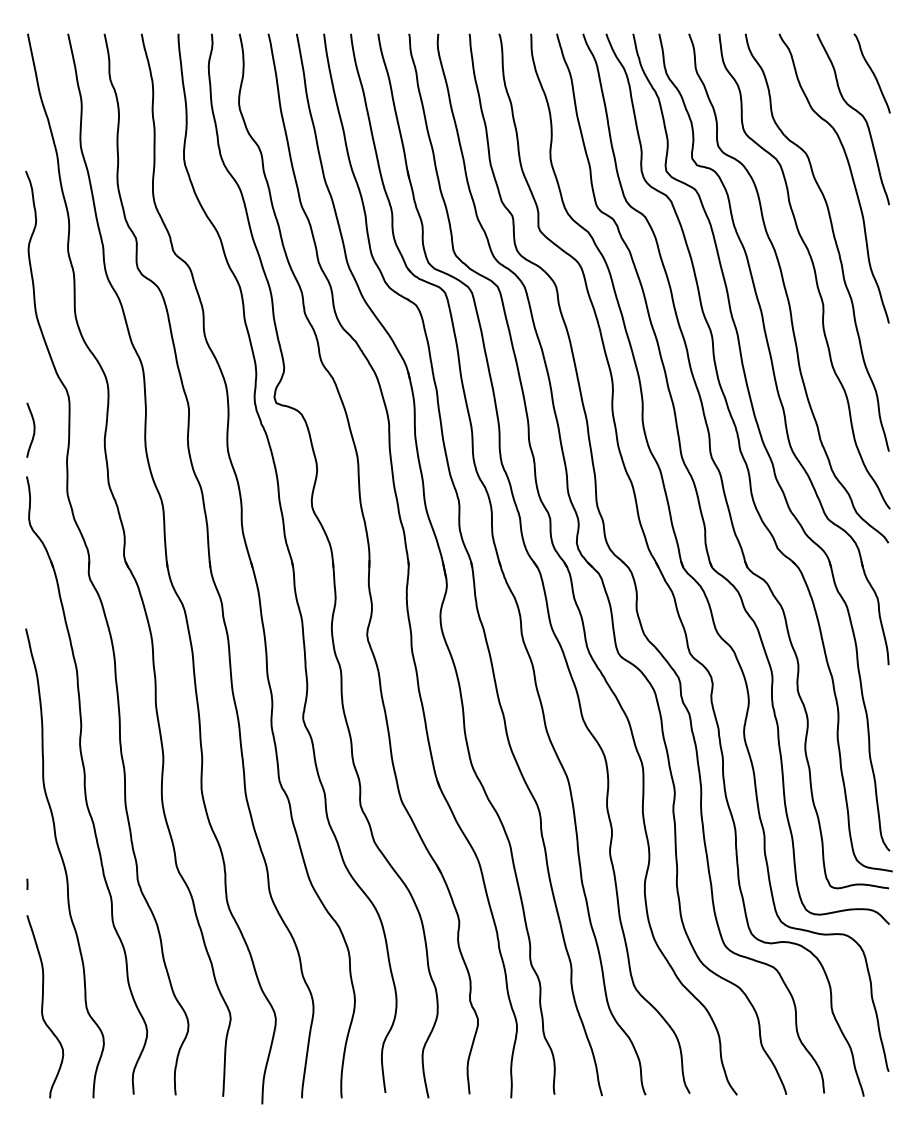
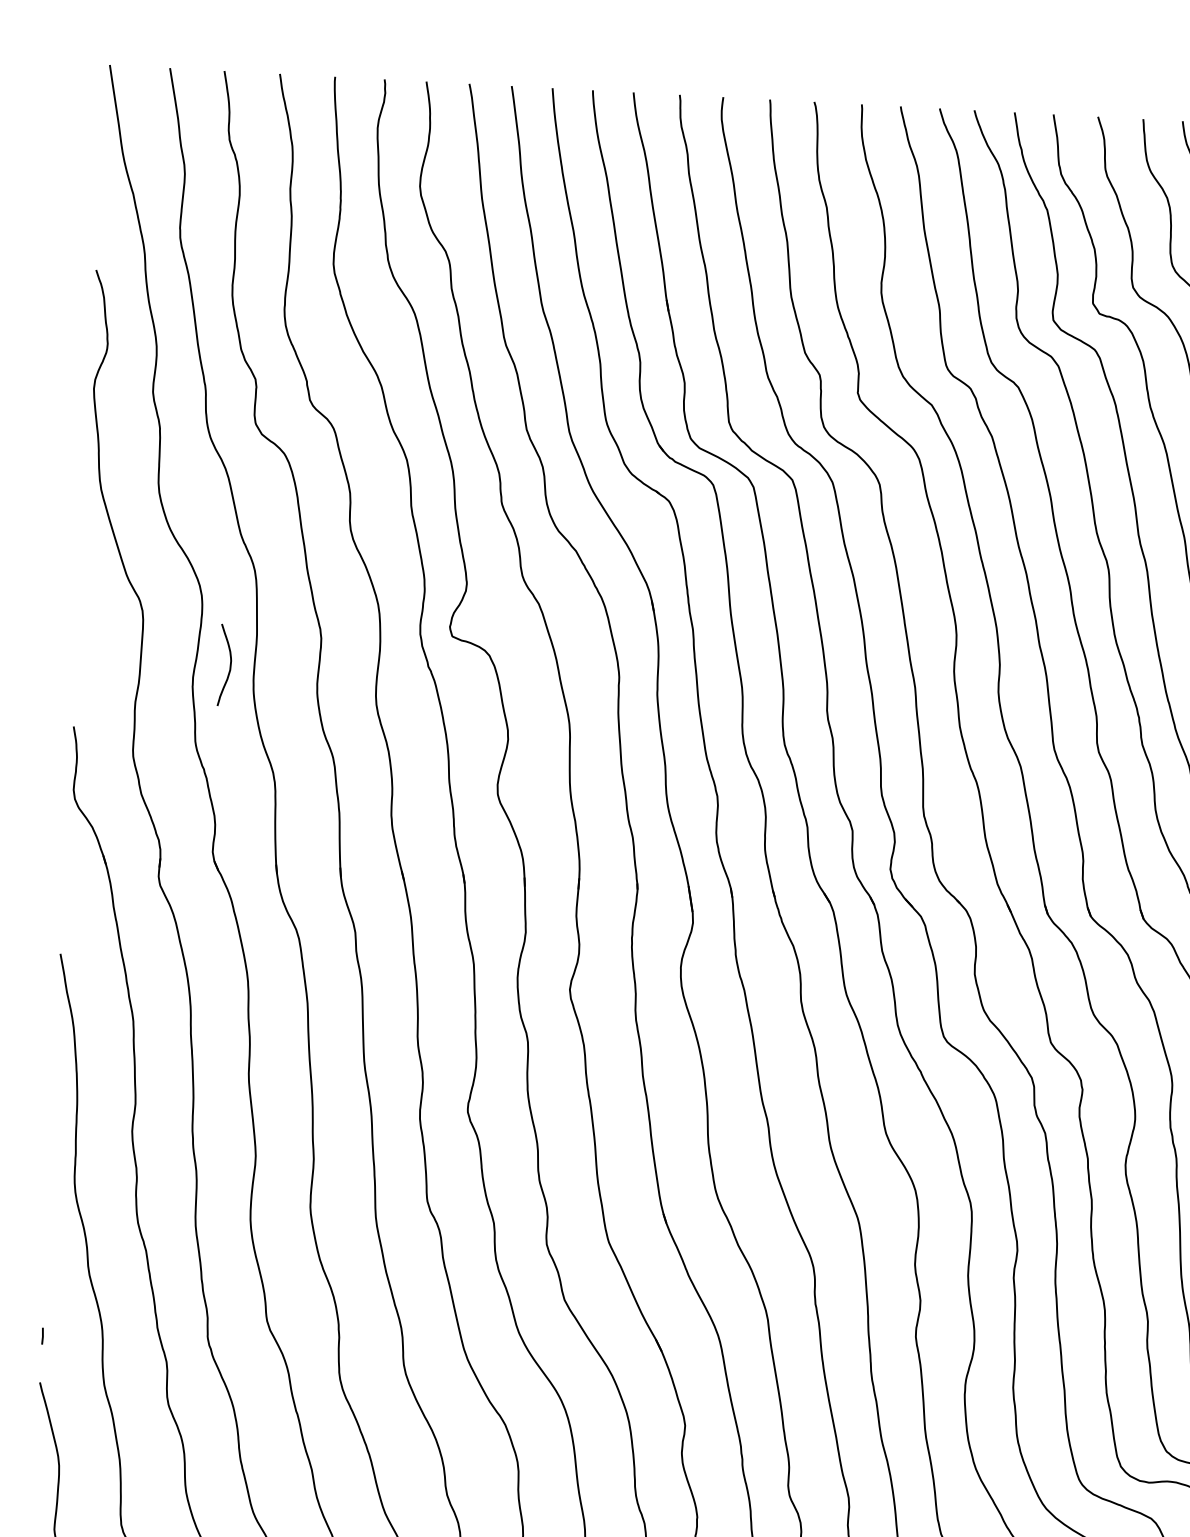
curve: (33, 429) -> (229, 664), moved

